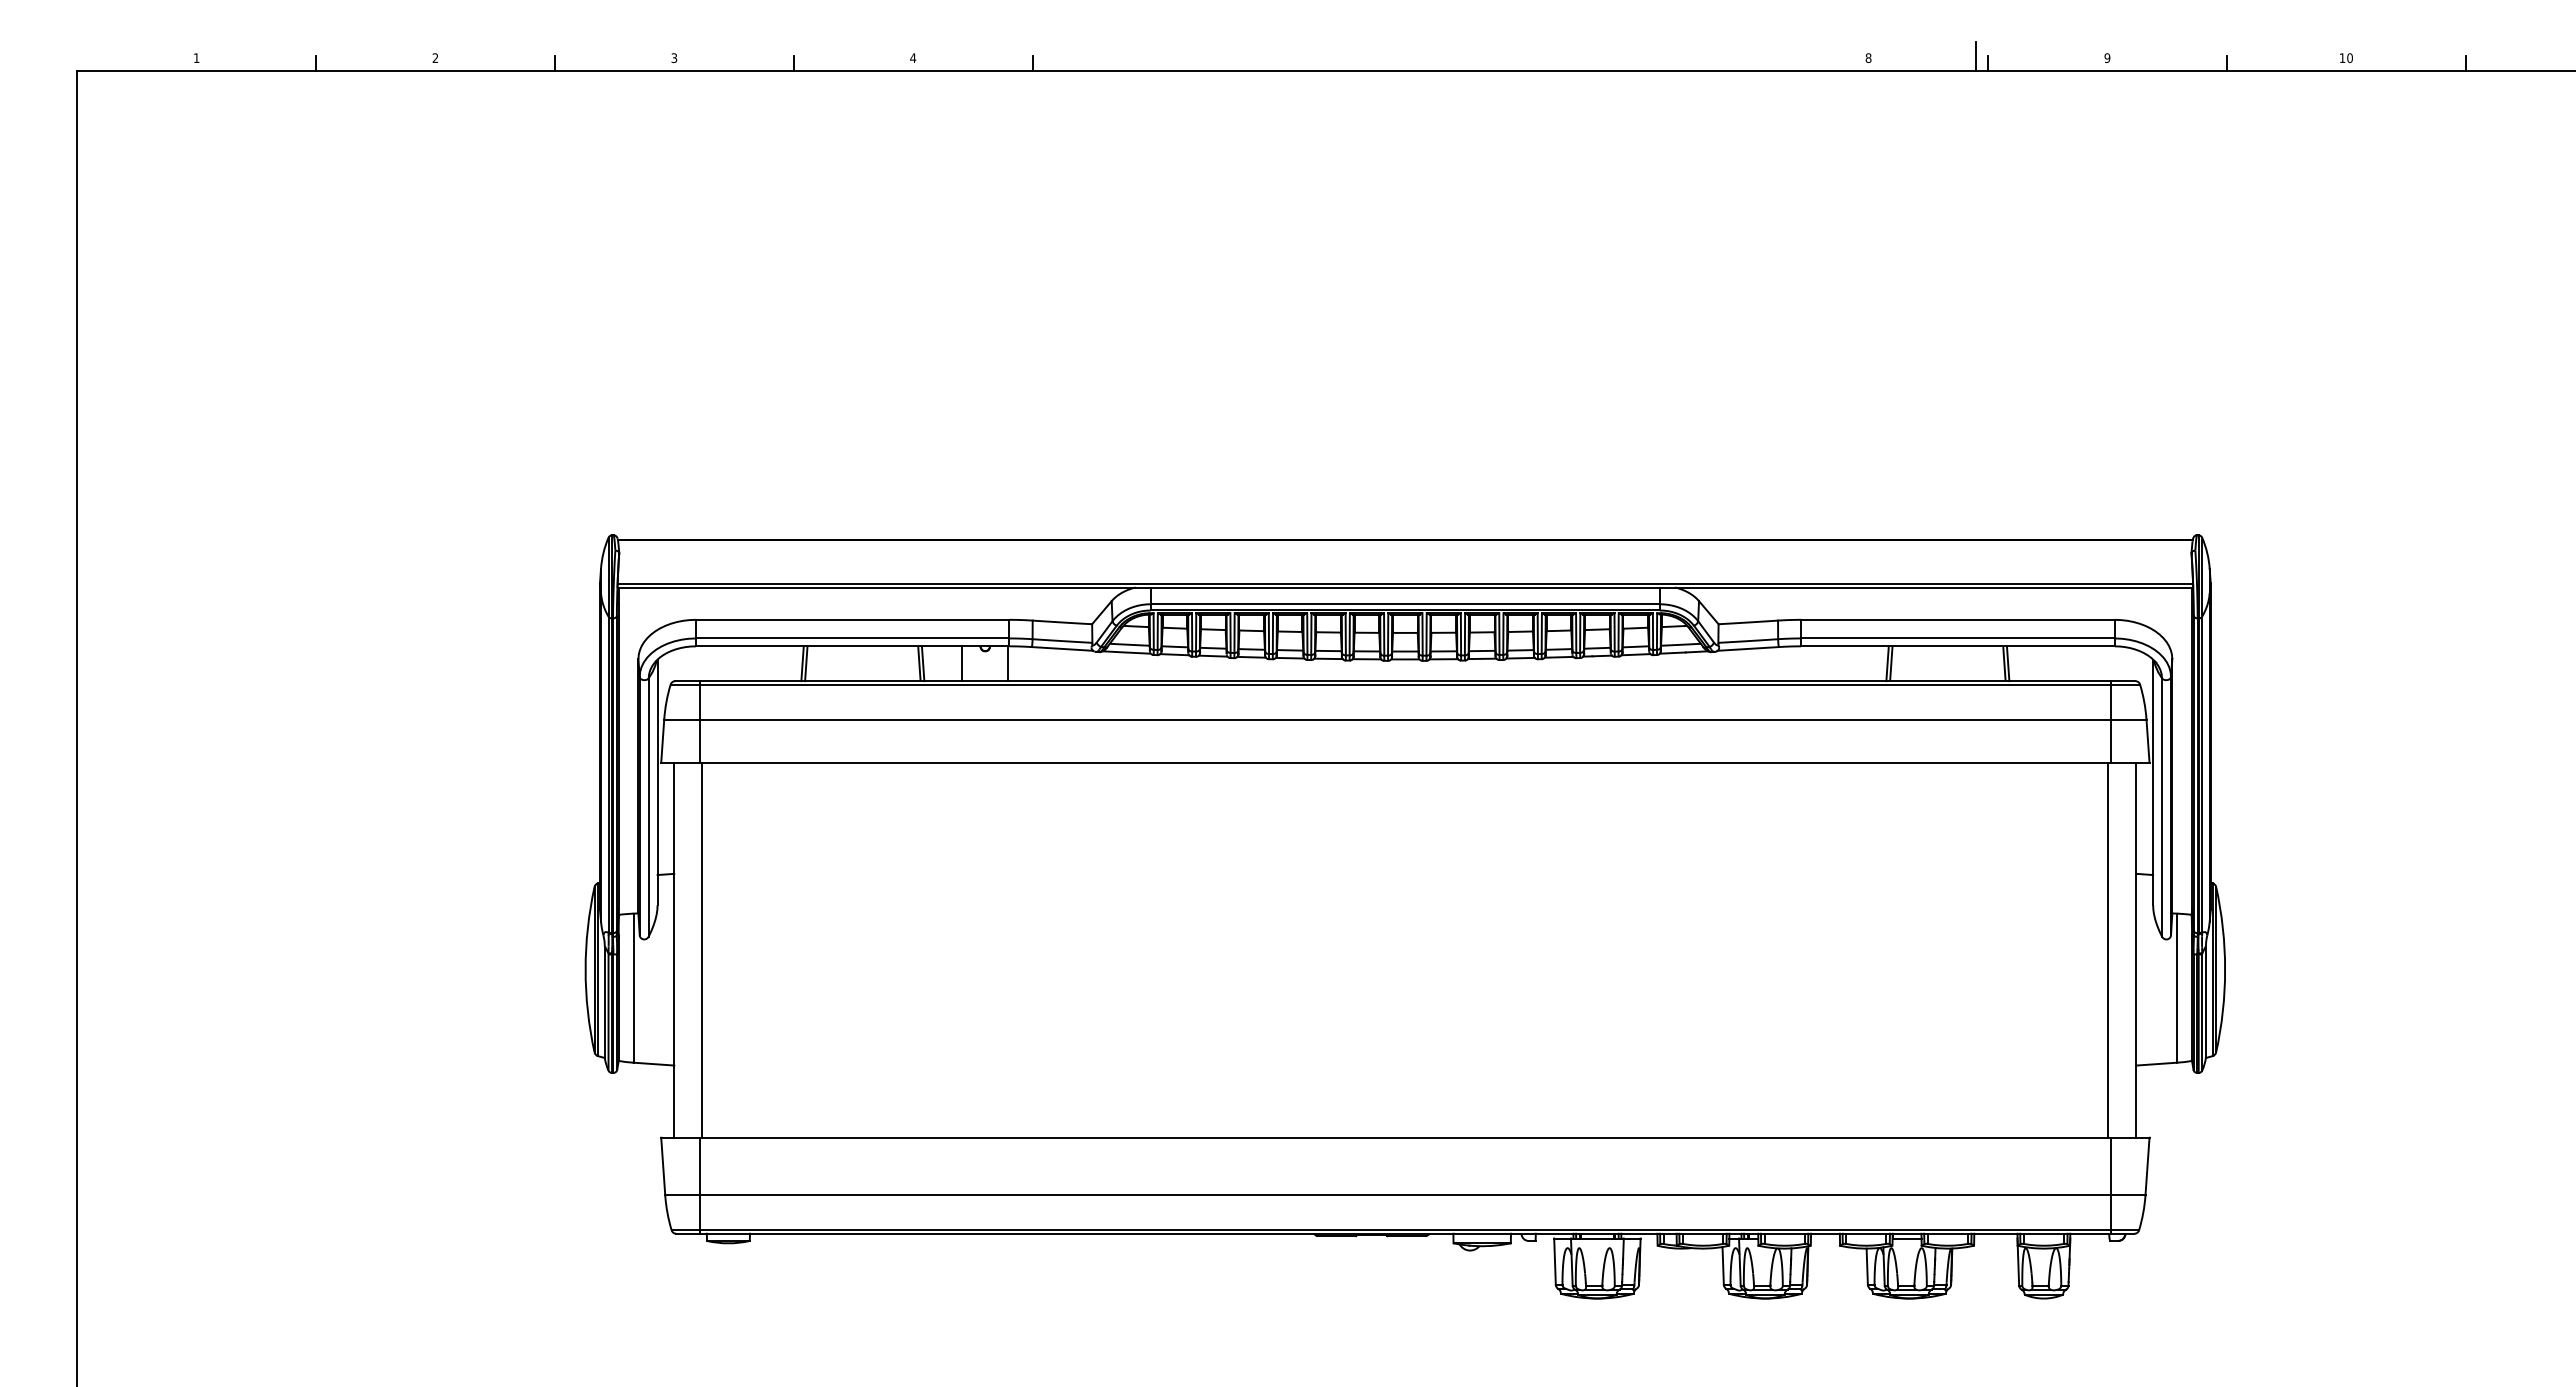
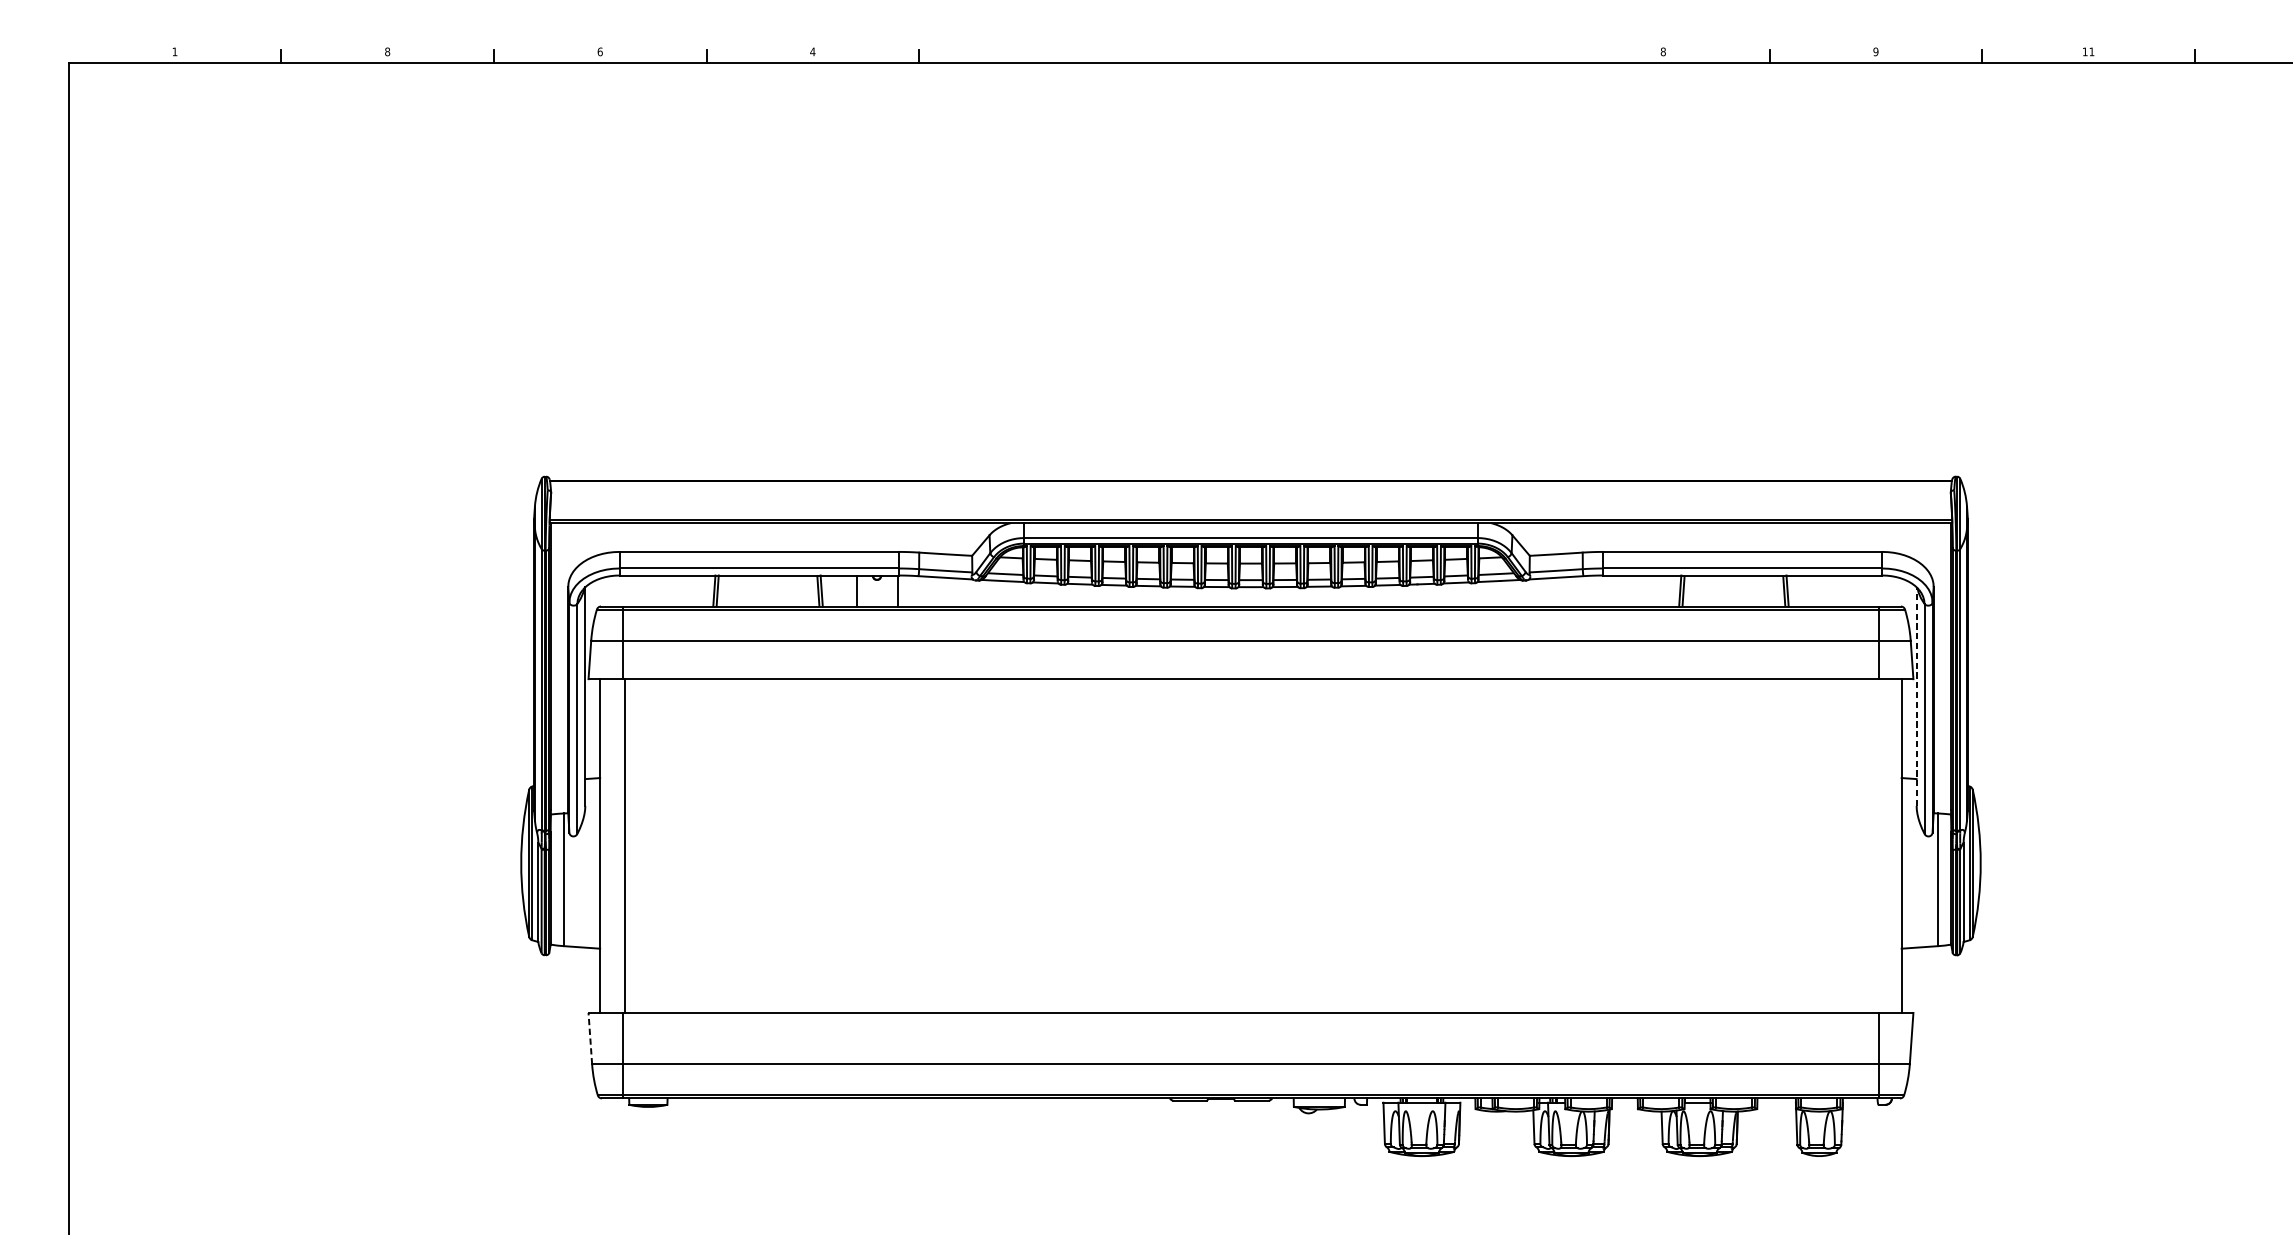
line: (1976, 55) -> (1759, 49), removed
text: (2349, 57) -> (2091, 51), 10 -> 11
text: (435, 58) -> (387, 52), 2 -> 8
text: (674, 58) -> (600, 52), 3 -> 6
line: (2153, 782) -> (1916, 696), solid -> dashed
line: (2108, 949) -> (1876, 845), removed
line: (663, 1166) -> (590, 1038), solid -> dashed

